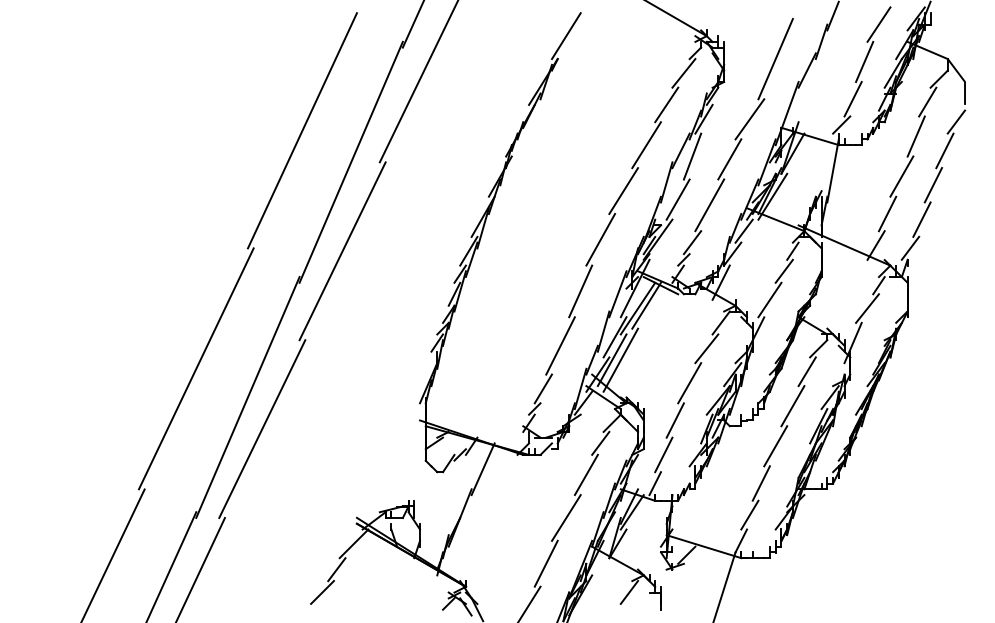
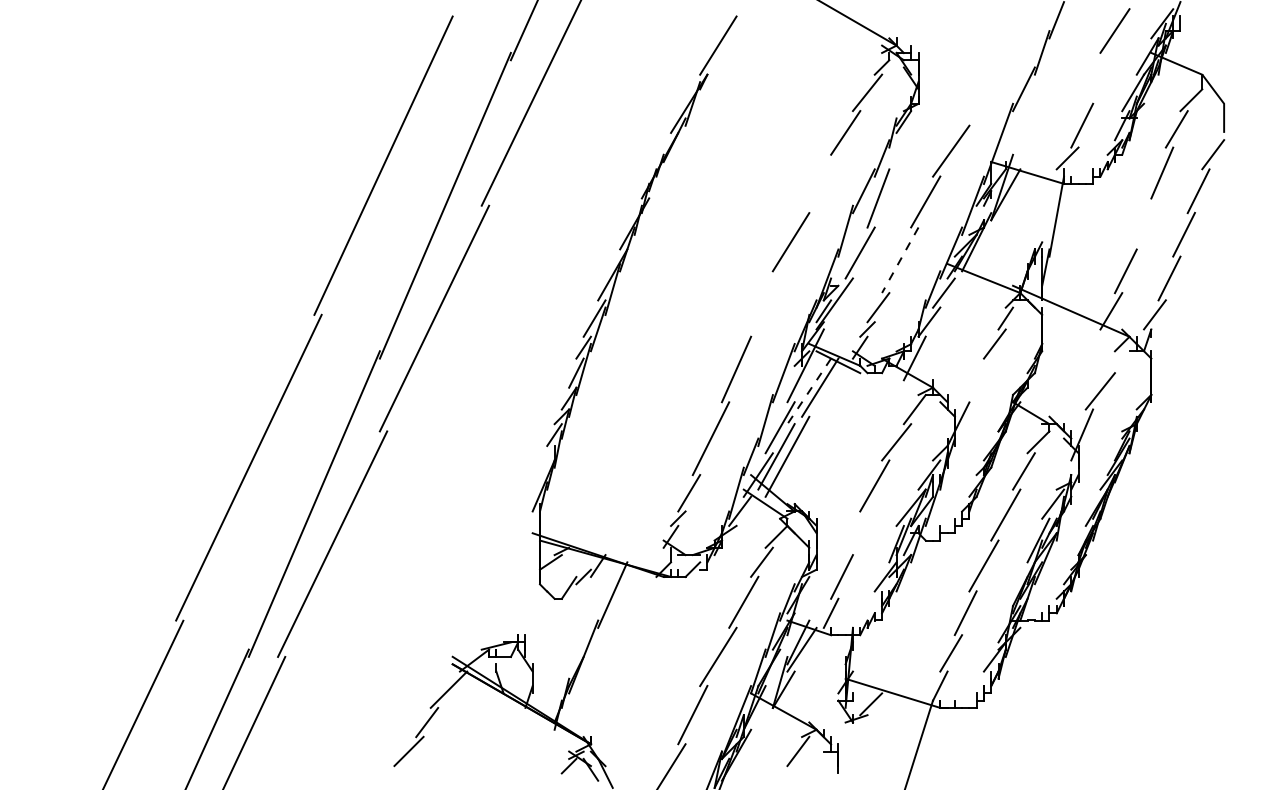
line: (775, 58) -> (983, 74), removed
line: (864, 61) -> (1096, 77), removed
line: (703, 118) -> (892, 150), removed
line: (646, 144) -> (820, 183), removed
line: (901, 176) -> (1143, 223), removed
line: (772, 196) -> (980, 249), removed
line: (709, 205) -> (900, 260), solid -> dashed
line: (600, 239) -> (761, 303), removed
line: (878, 285) -> (1114, 362), removed
line: (769, 300) -> (976, 380), removed
line: (638, 308) -> (809, 391), solid -> dashed
line: (675, 420) -> (856, 533), removed

